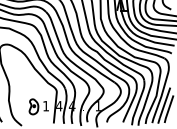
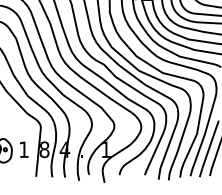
text: (59, 106) -> (45, 150), 4 -> 8

